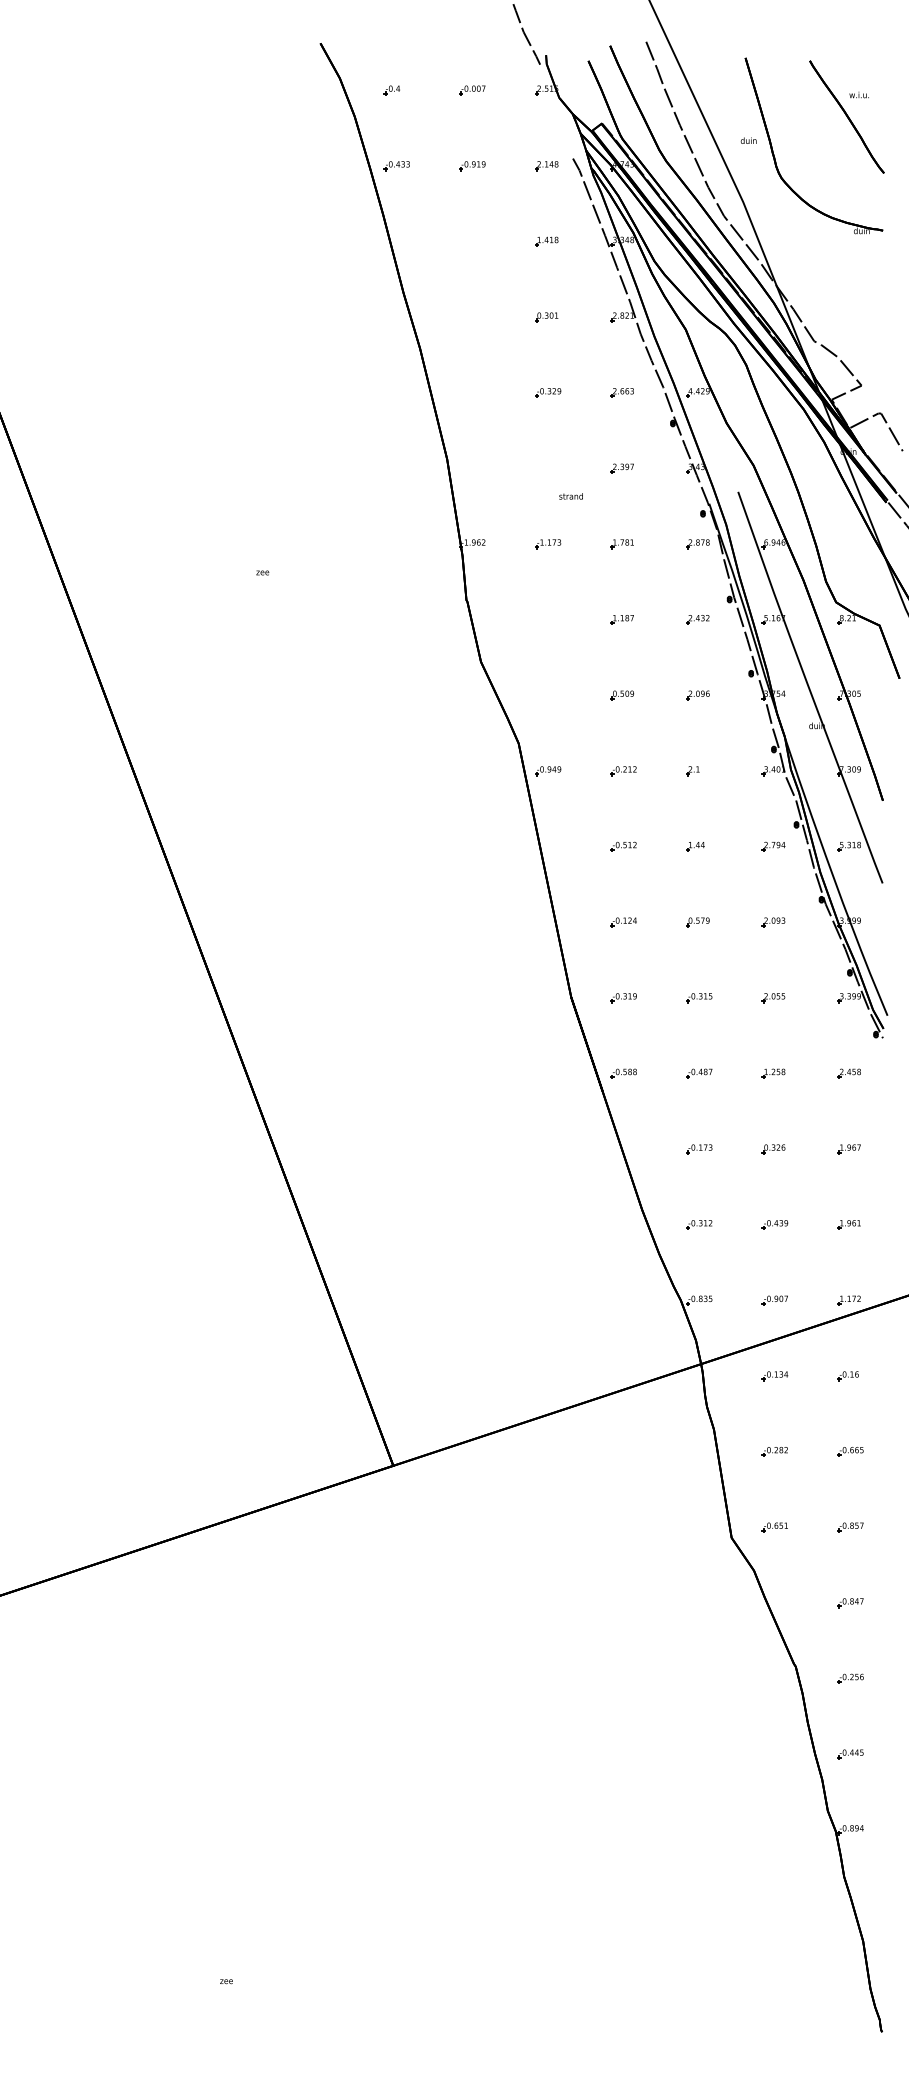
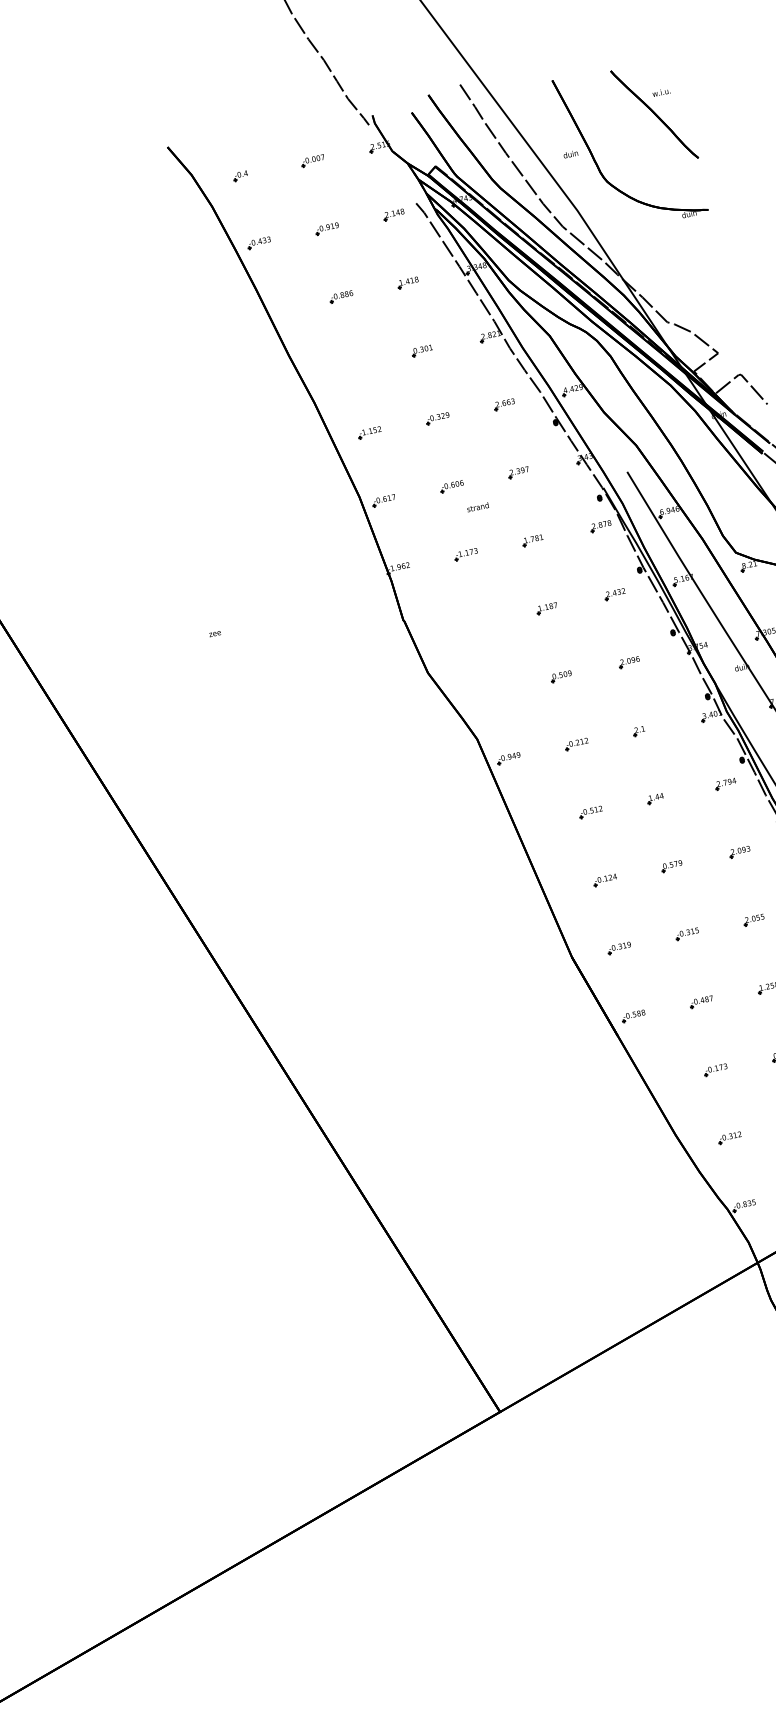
part: (472, 241) -> (341, 296), added
part: (472, 392) -> (369, 432), added
part: (472, 468) -> (384, 500), added
part: (548, 468) -> (452, 486), added

